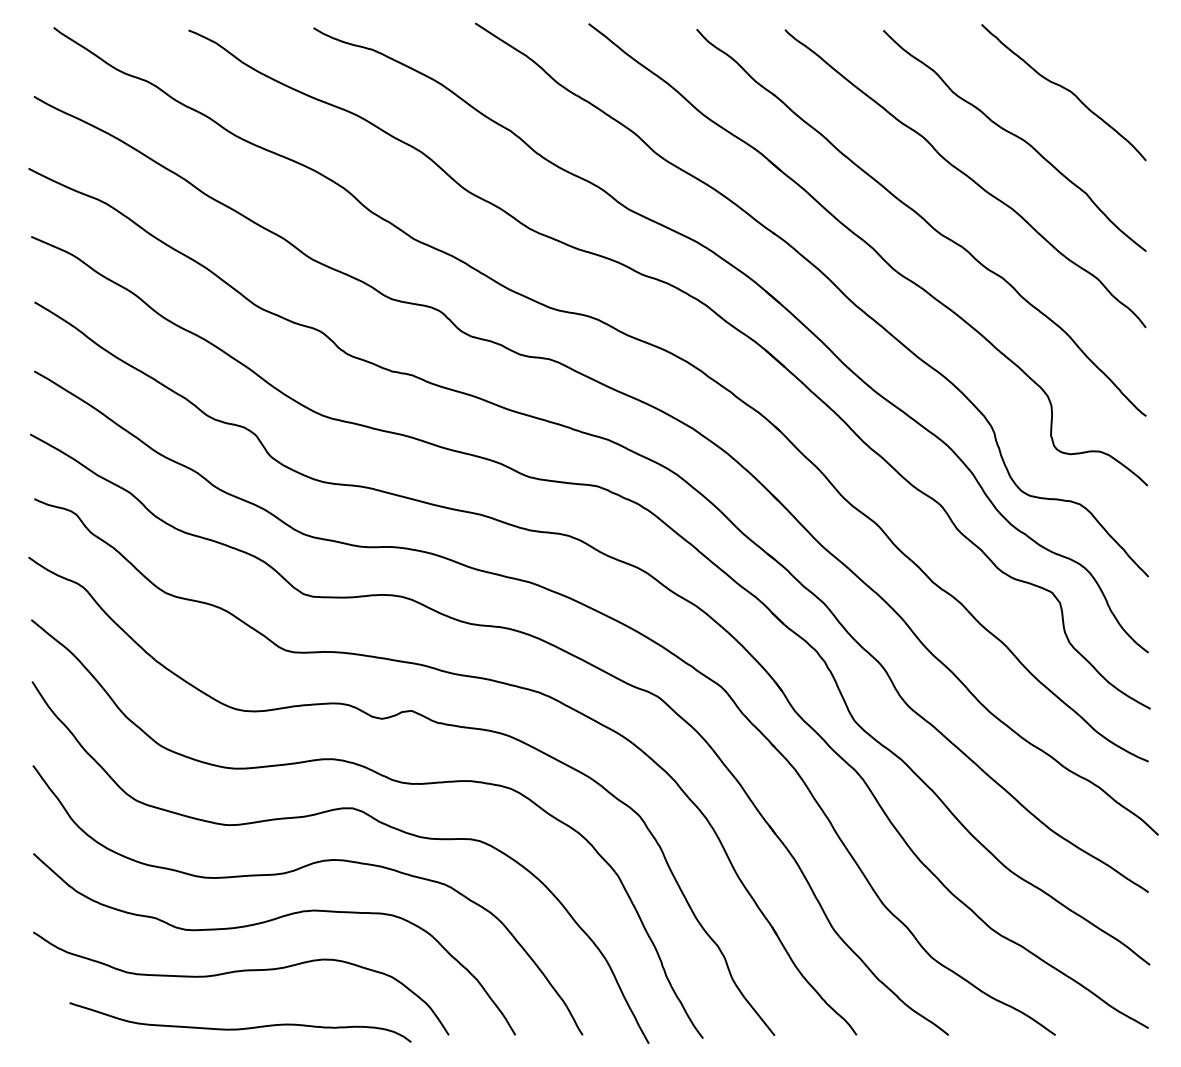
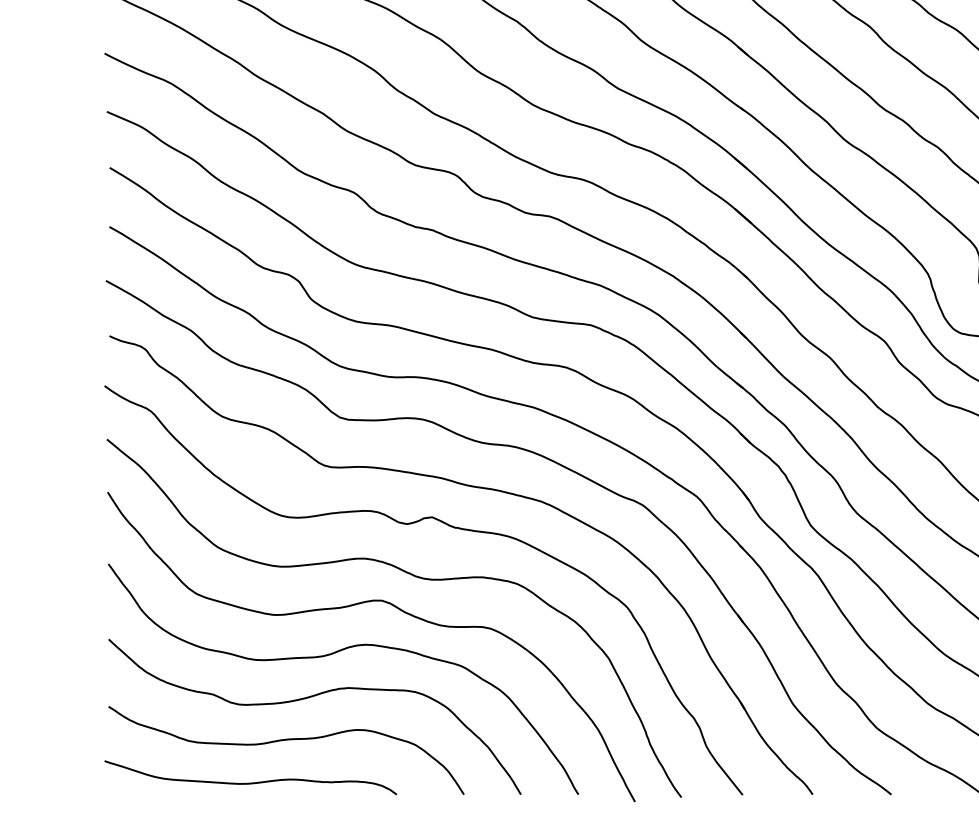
curve: (240, 1028) -> (250, 782), moved

